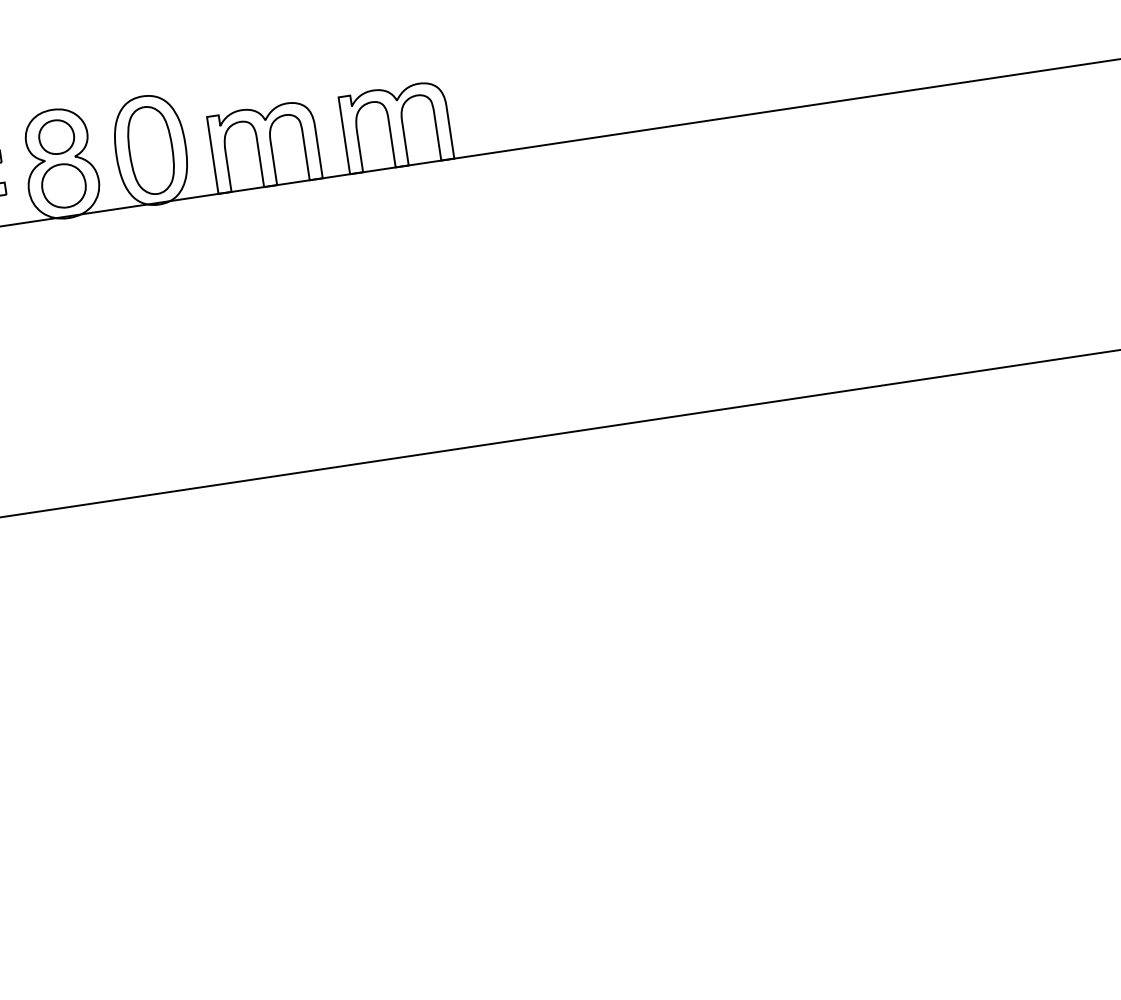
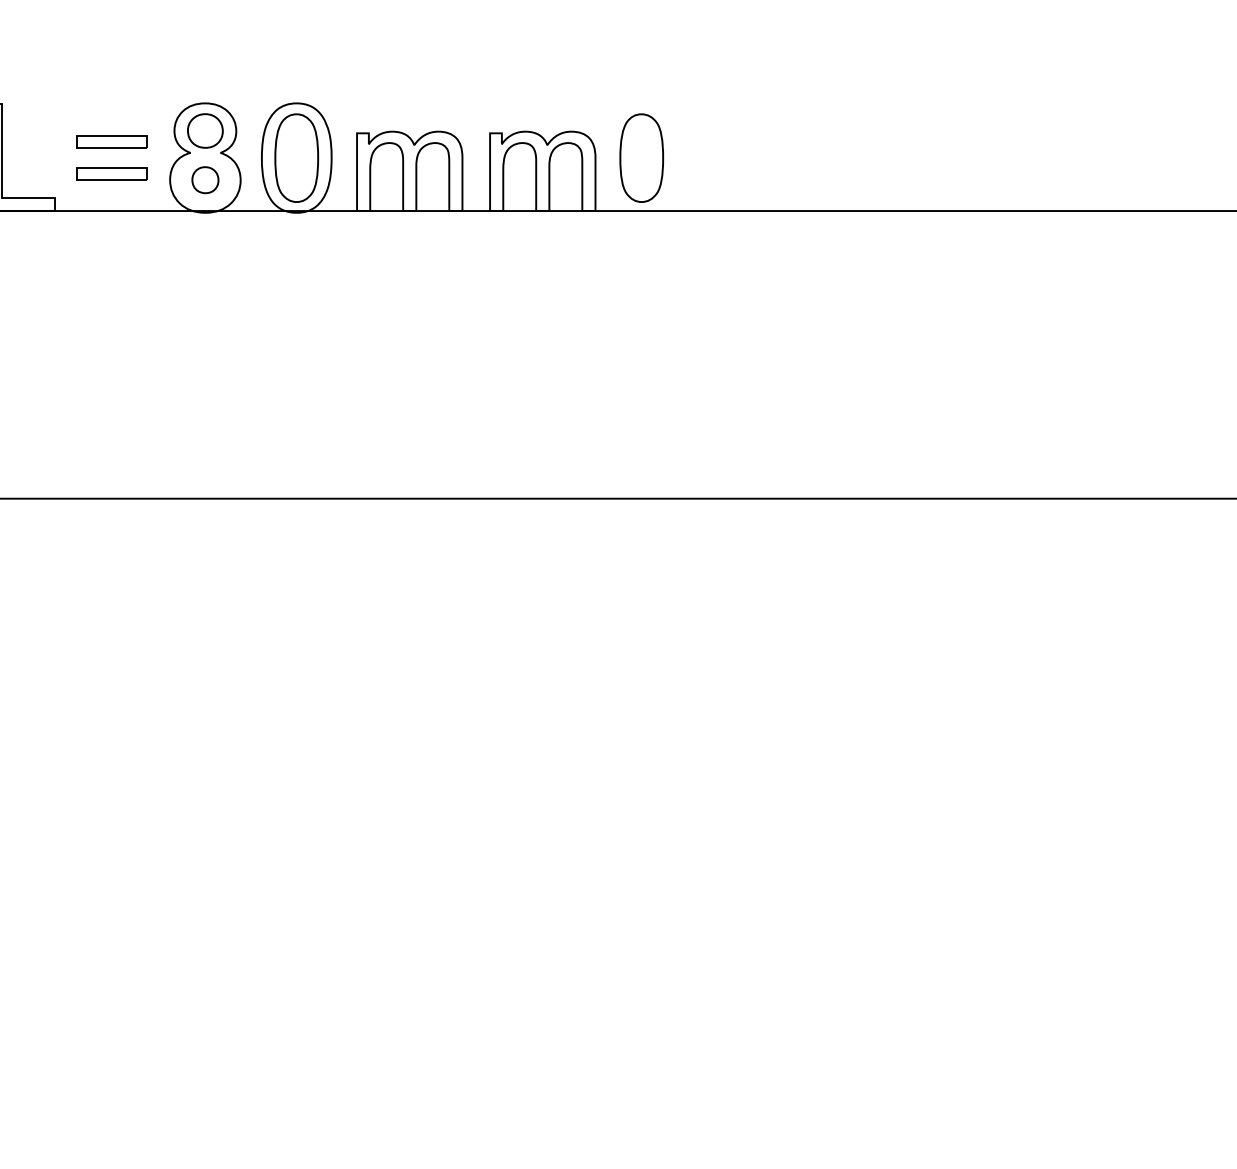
part: (491, 98) -> (641, 157), added
part: (63, 185) -> (205, 179), size x0.6

